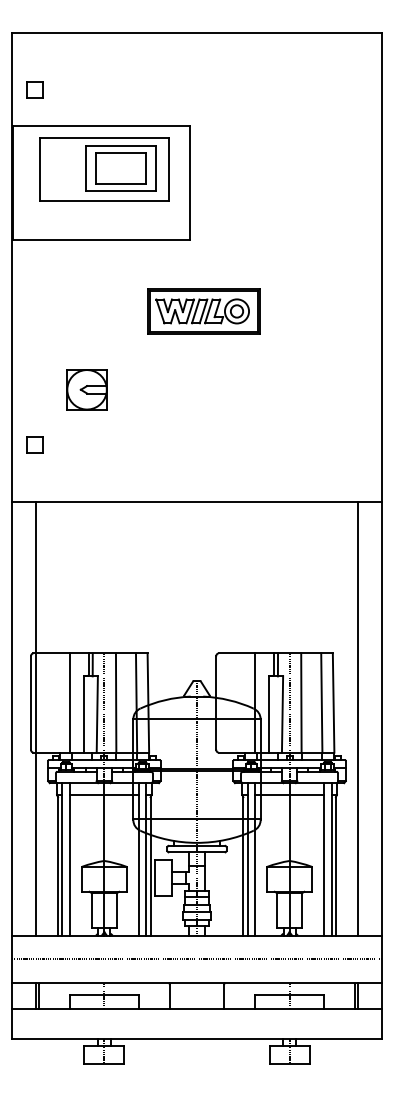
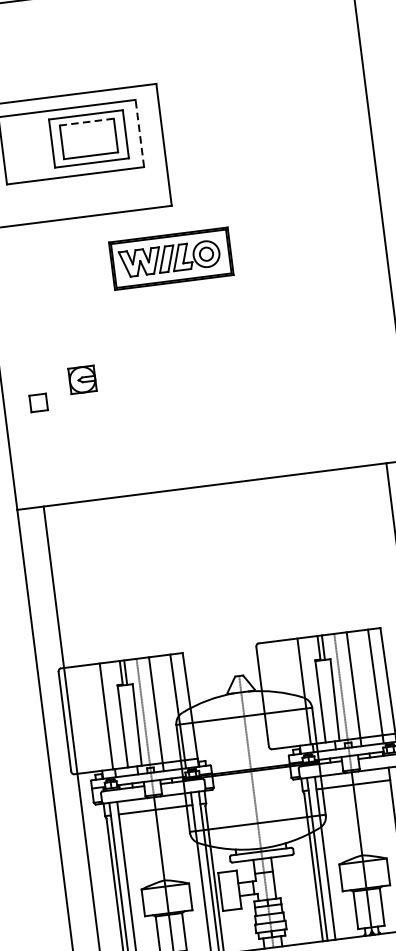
line: (120, 152) -> (86, 122), solid -> dashed
line: (168, 168) -> (139, 132), solid -> dashed
part: (203, 311) -> (170, 258), moved
part: (86, 389) -> (81, 379), size x0.6
part: (34, 444) -> (38, 402), moved

